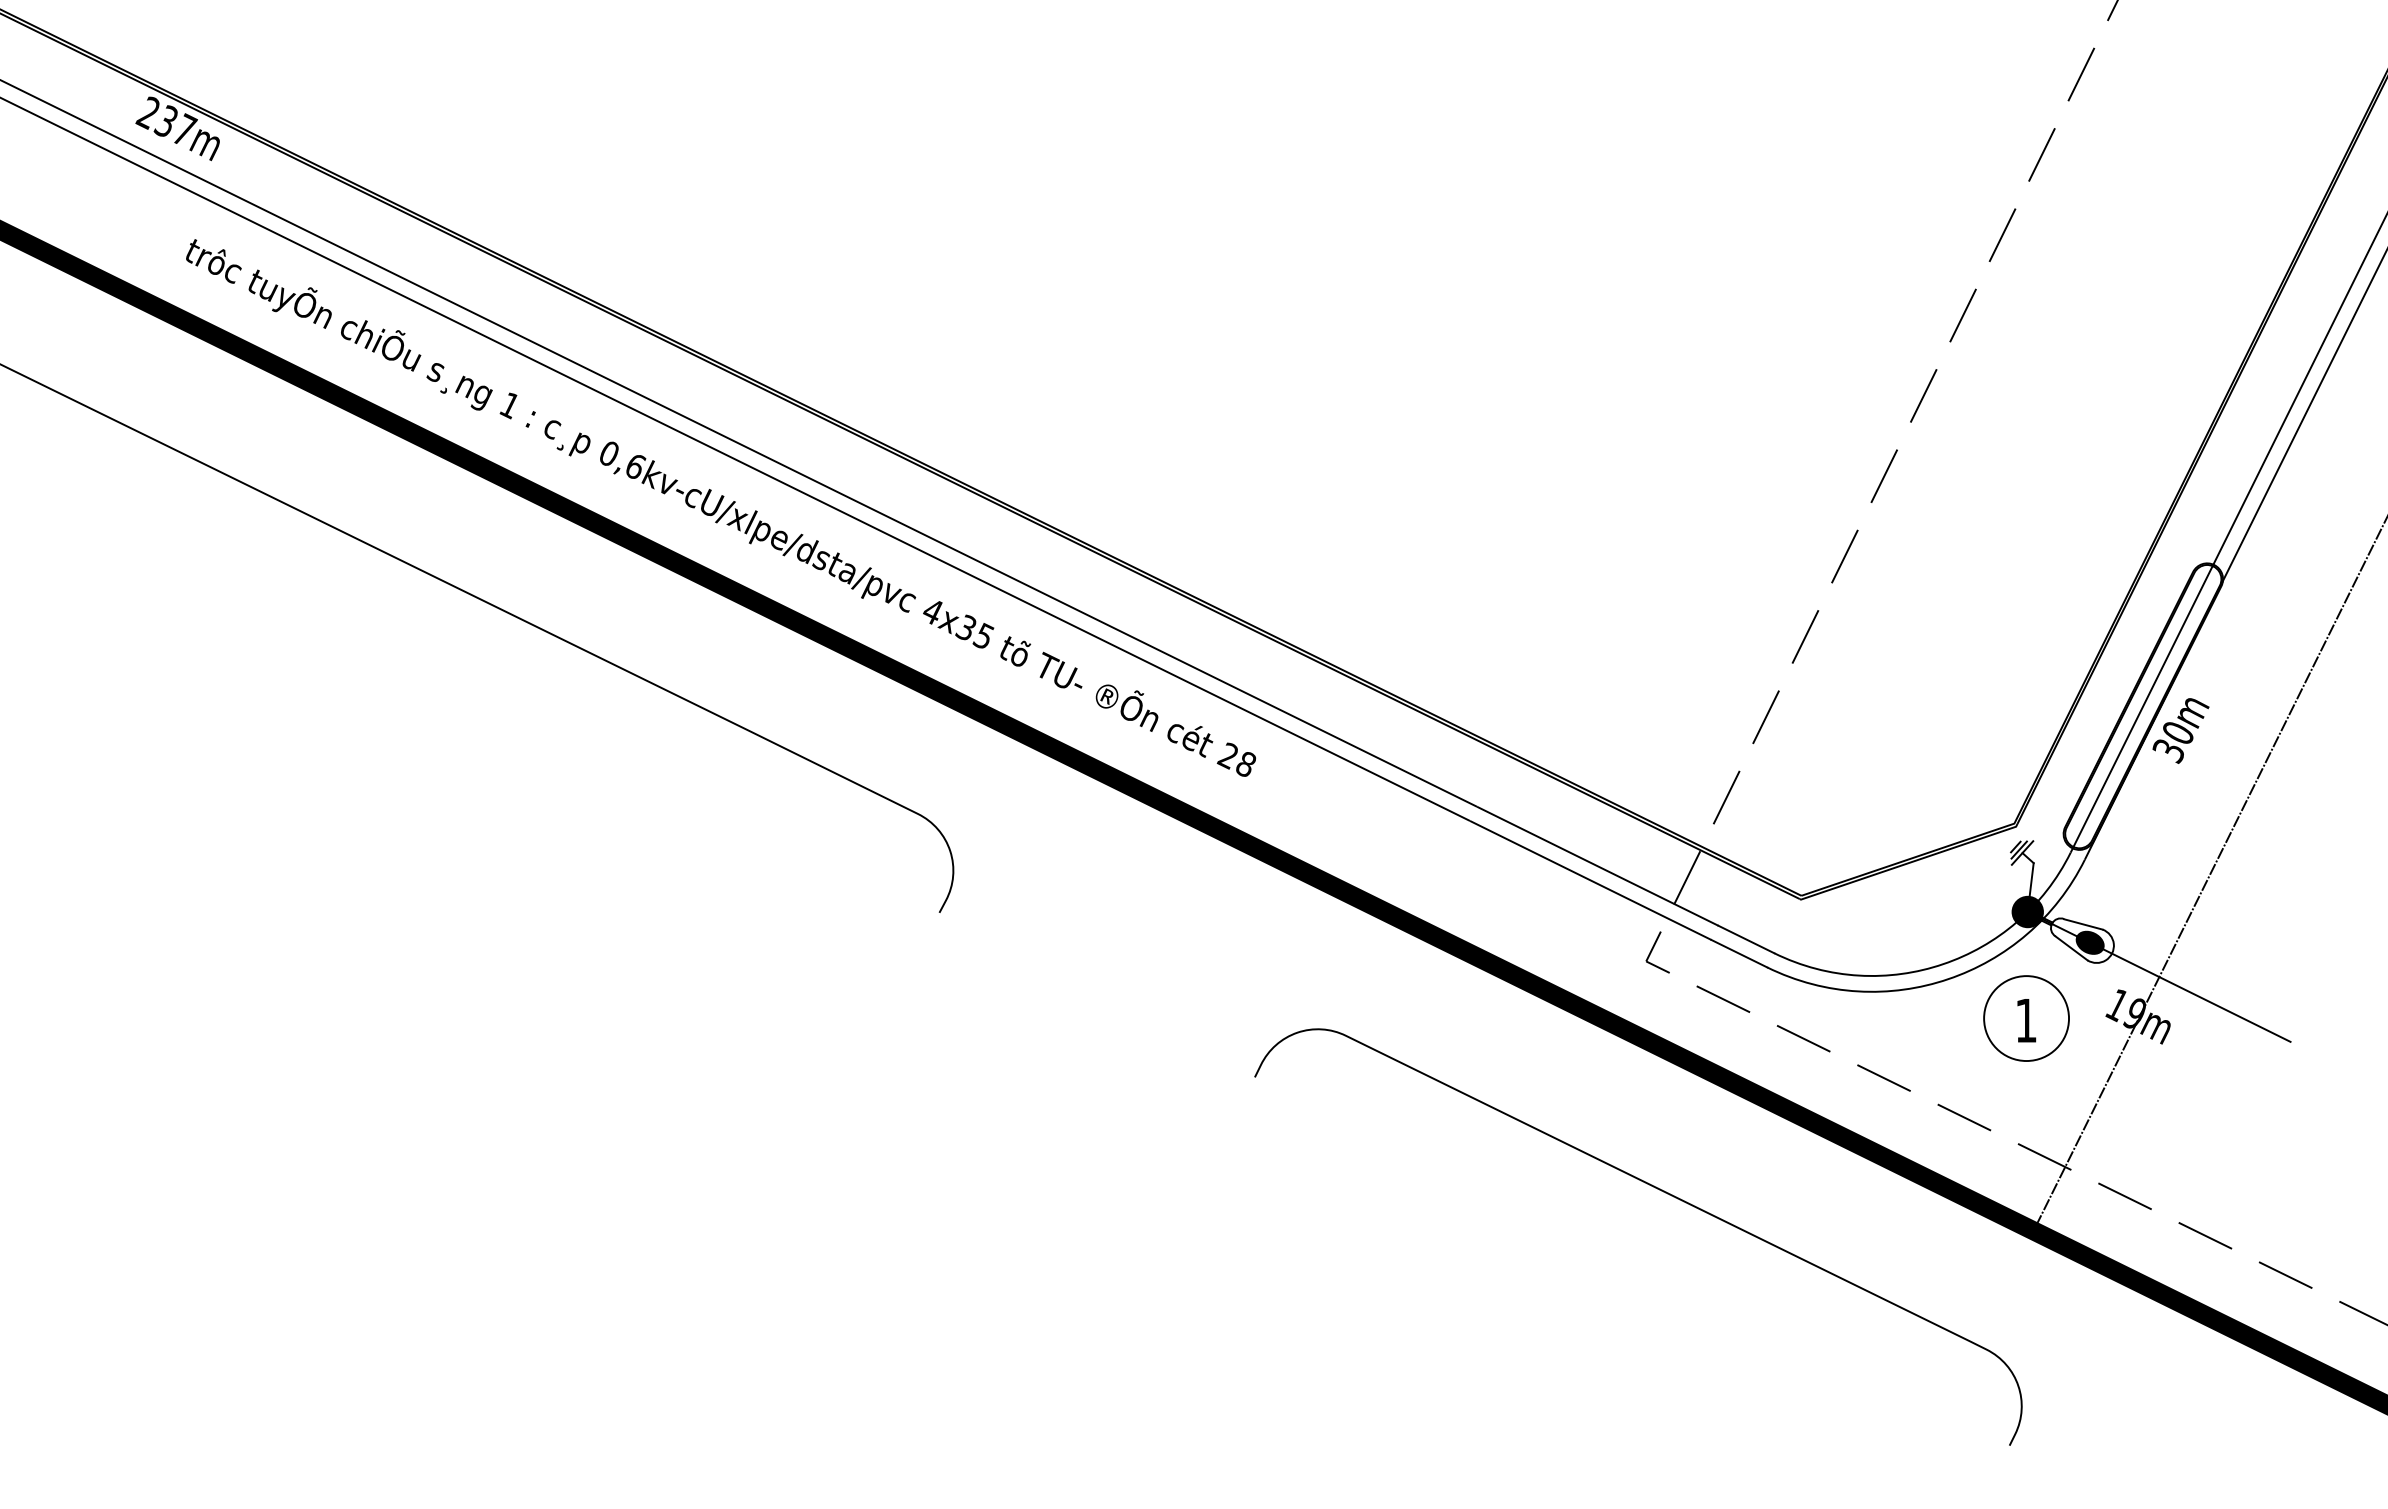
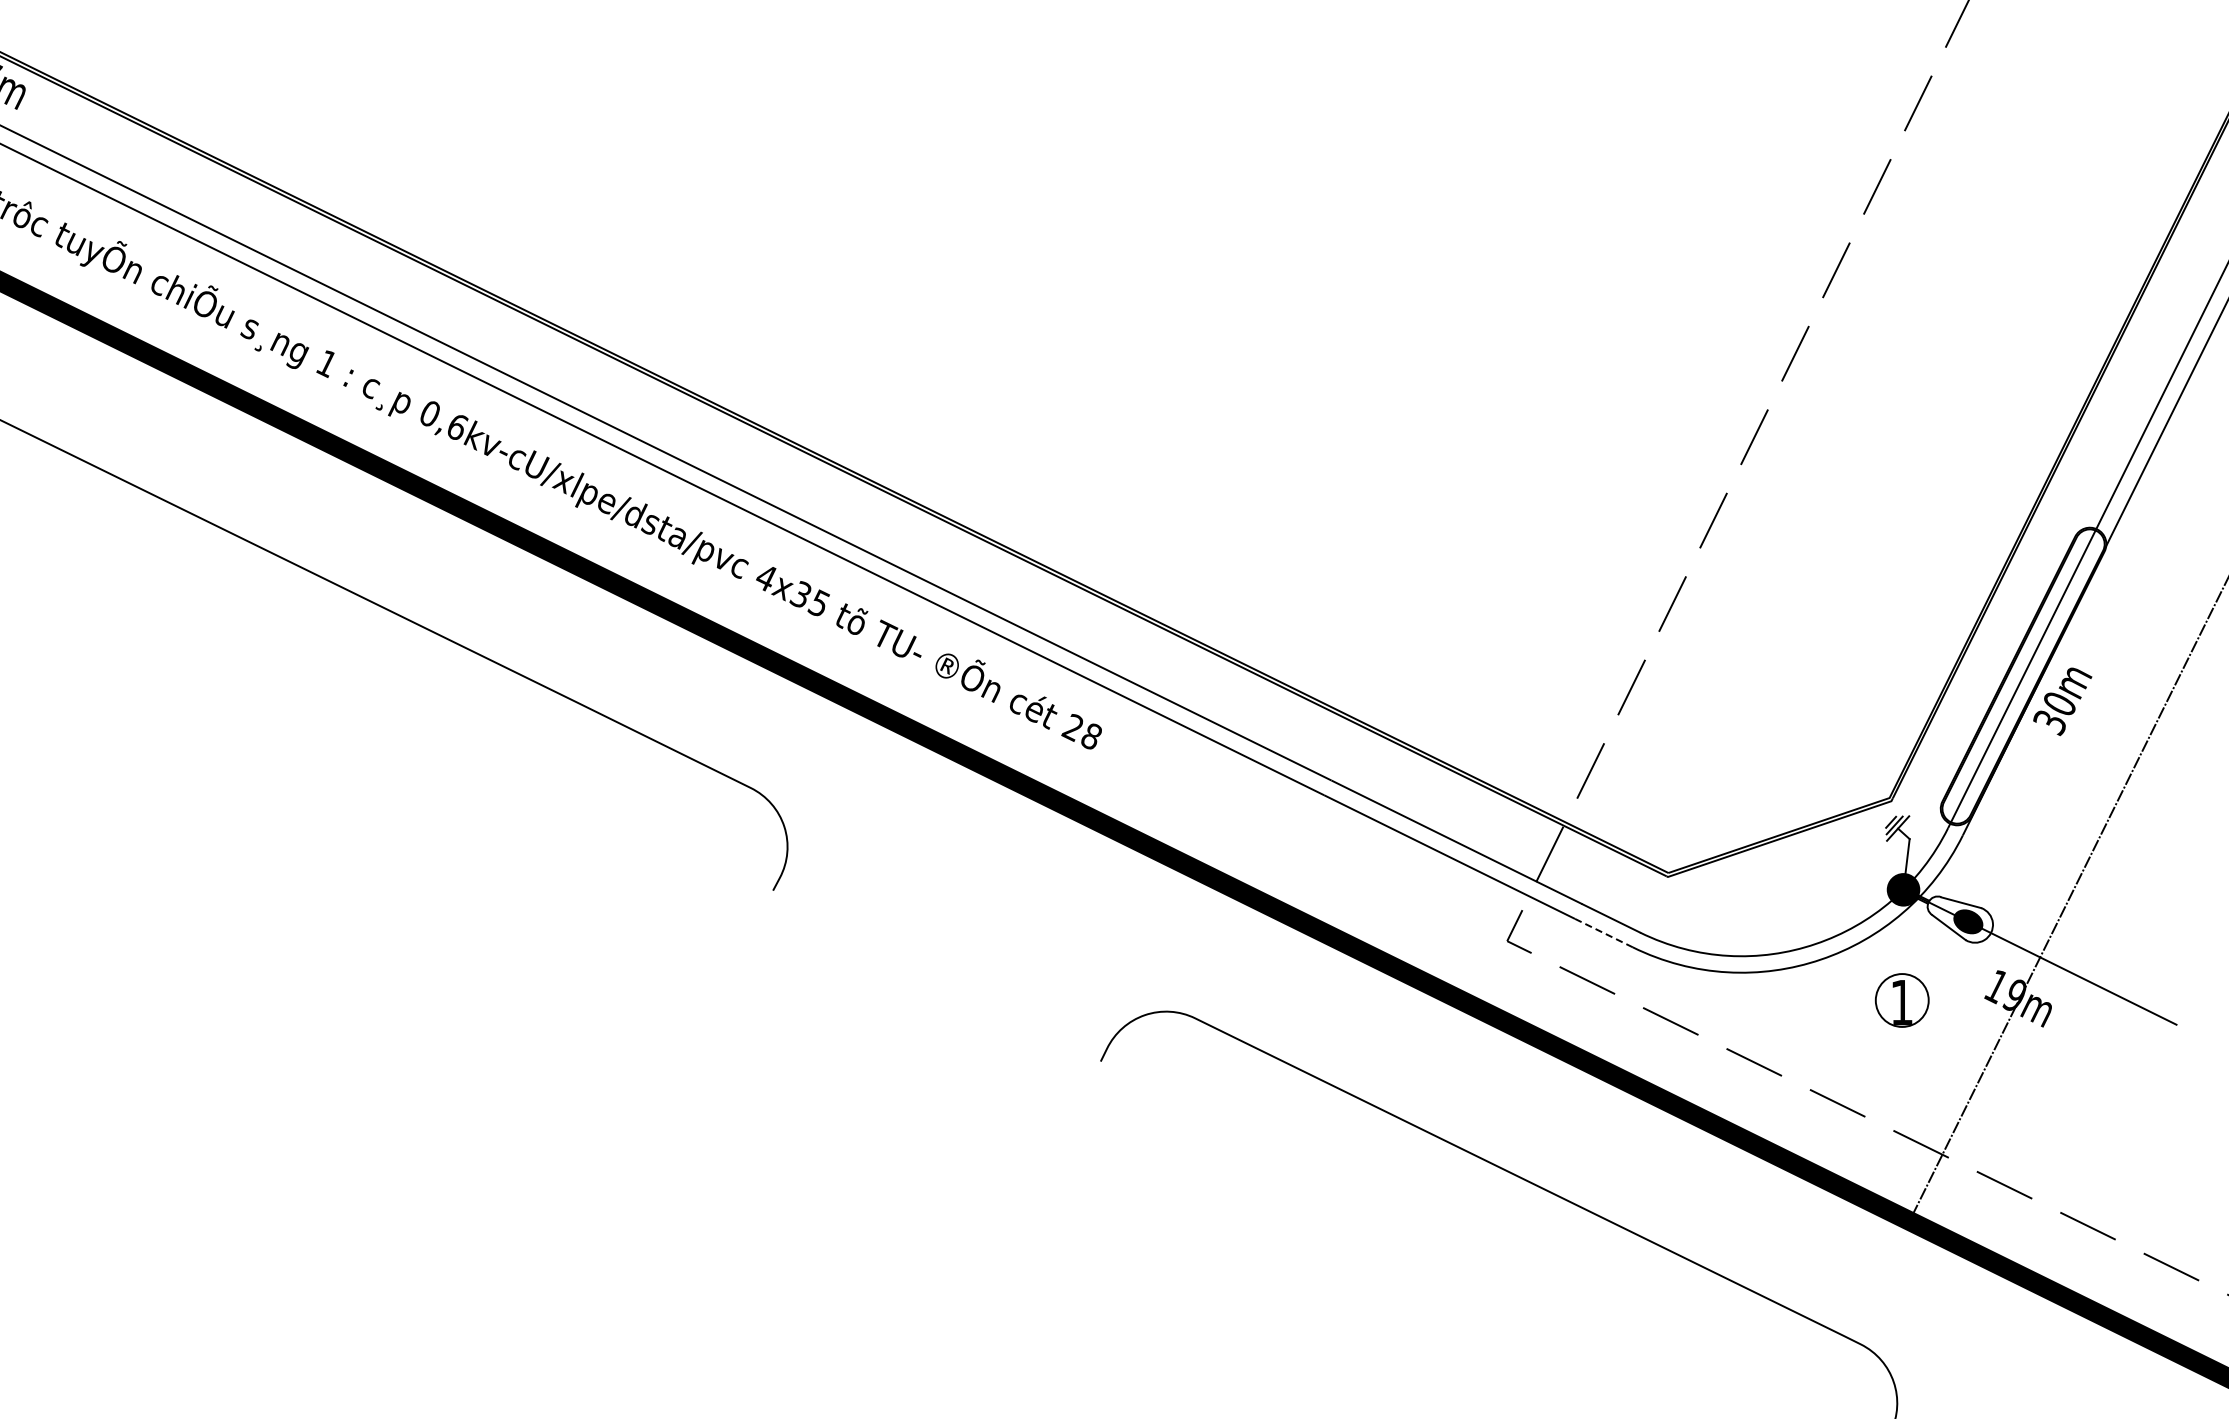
line: (1738, 953) -> (1603, 932), solid -> dashed
circle: (2026, 1018) -> (1902, 1000), size x0.6

